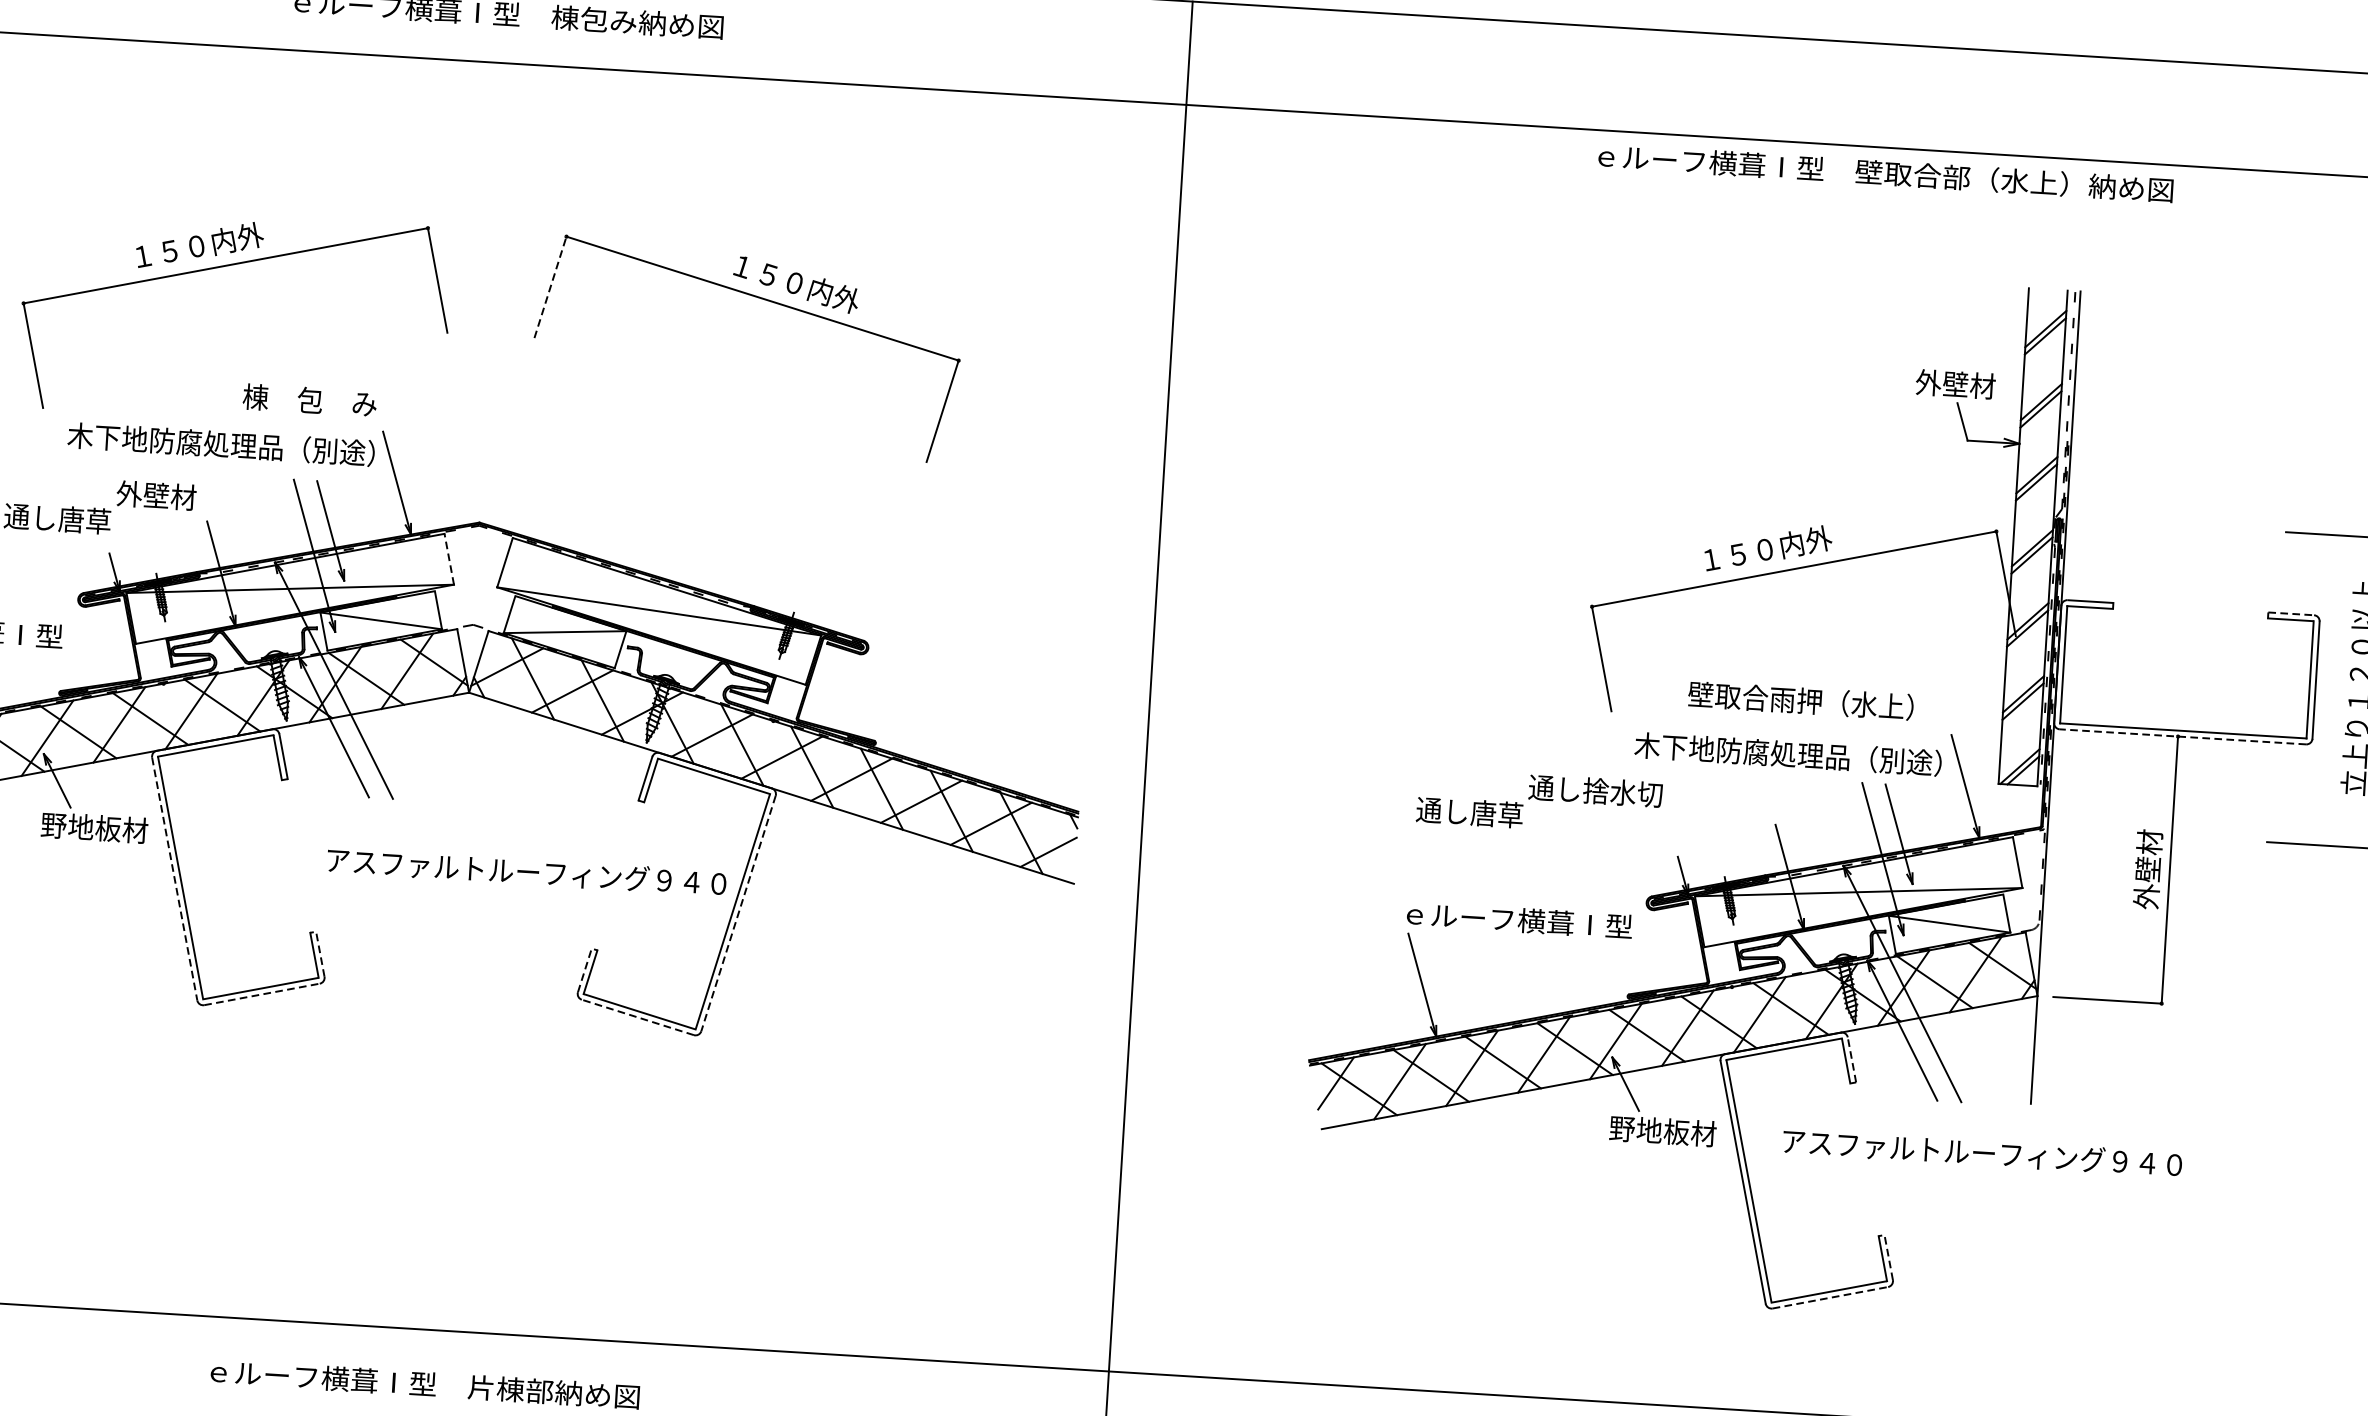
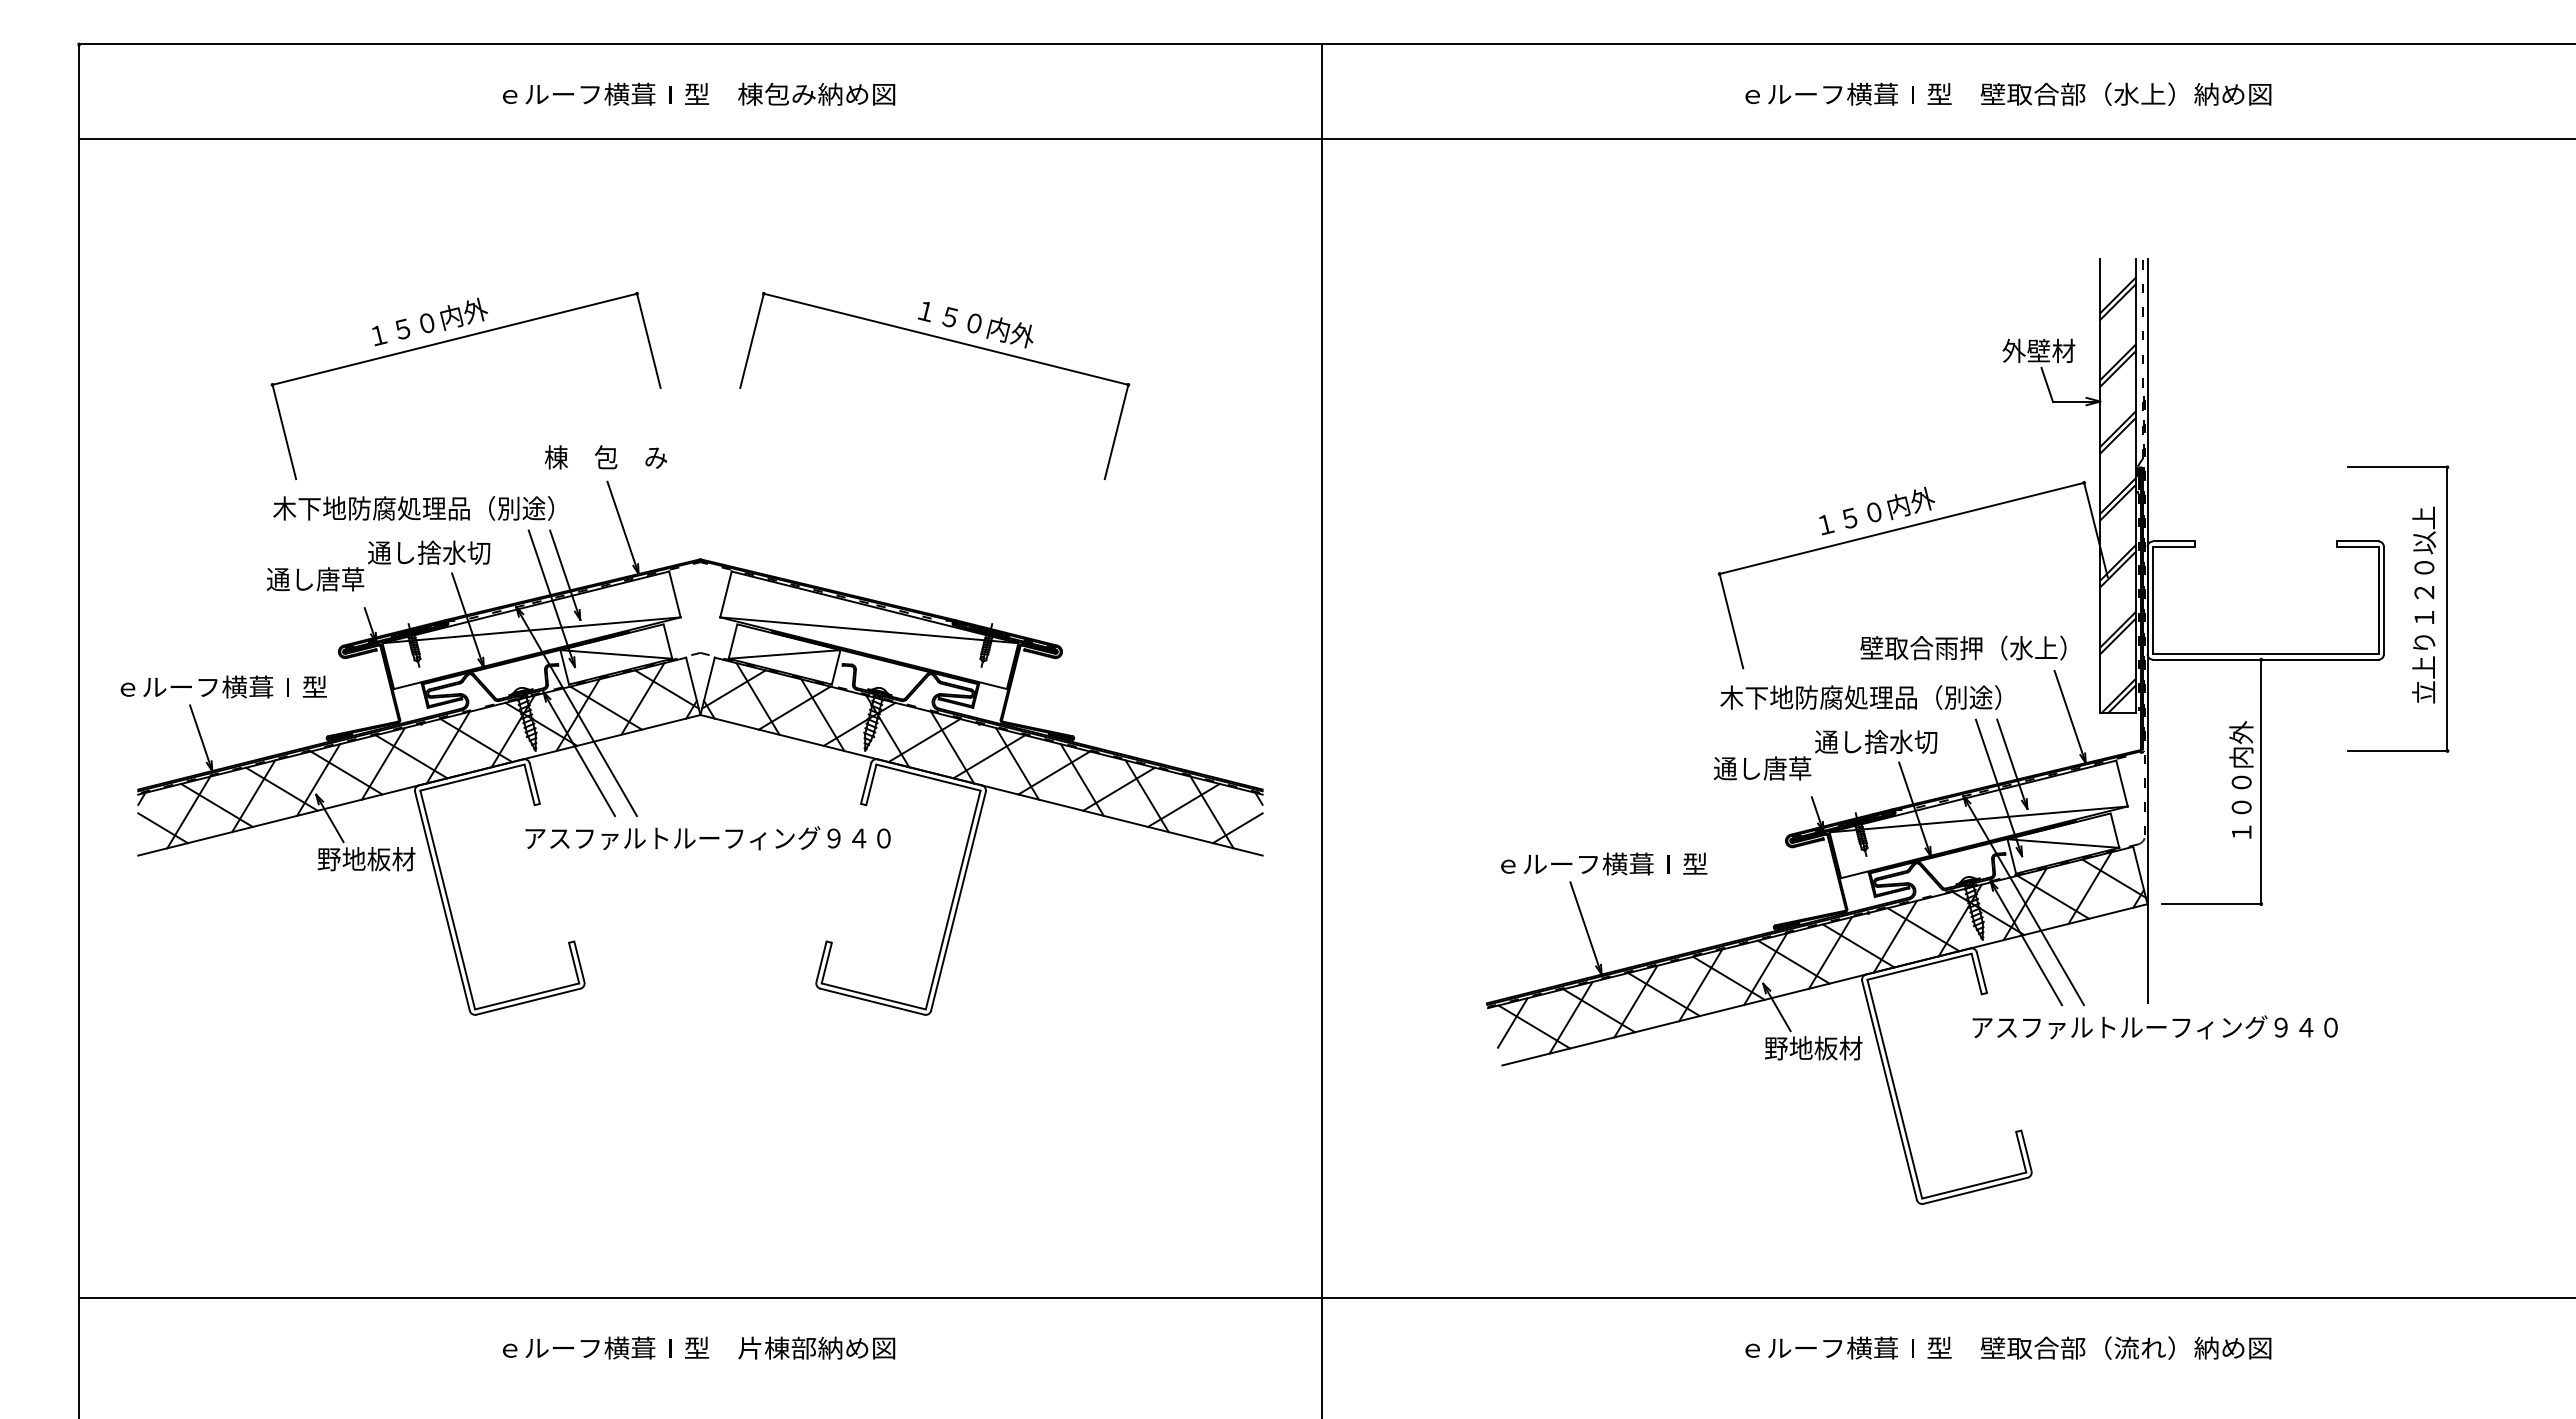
text: (1886, 172) -> (2008, 93), moved
line: (550, 287) -> (752, 340), dashed -> solid
text: (309, 400) -> (605, 457), moved
text: (221, 444) -> (413, 508), moved
text: (183, 497) -> (429, 552), 外壁材 -> 通し捨水切
line: (448, 559) -> (674, 594), dashed -> solid
line: (2291, 613) -> (2357, 541), dashed -> solid
text: (1801, 700) -> (1963, 647), moved
line: (2182, 736) -> (2265, 659), dashed -> solid
text: (1787, 754) -> (1860, 697), moved
text: (1539, 801) -> (1825, 754), moved
text: (2148, 866) -> (2241, 779), 外壁材 -> １００内外
text: (526, 872) -> (707, 838), moved
line: (174, 879) -> (442, 901), dashed -> solid
line: (738, 913) -> (958, 901), dashed -> solid
text: (1520, 919) -> (1604, 863), moved
line: (319, 949) -> (578, 957), dashed -> solid
line: (586, 965) -> (822, 957), dashed -> solid
line: (262, 994) -> (528, 1001), dashed -> solid
line: (637, 1017) -> (872, 1001), dashed -> solid
line: (1851, 1059) -> (1981, 972), dashed -> solid
text: (1981, 1153) -> (2154, 1027), moved
line: (1887, 1253) -> (2025, 1147), dashed -> solid
line: (1830, 1297) -> (1975, 1190), dashed -> solid

